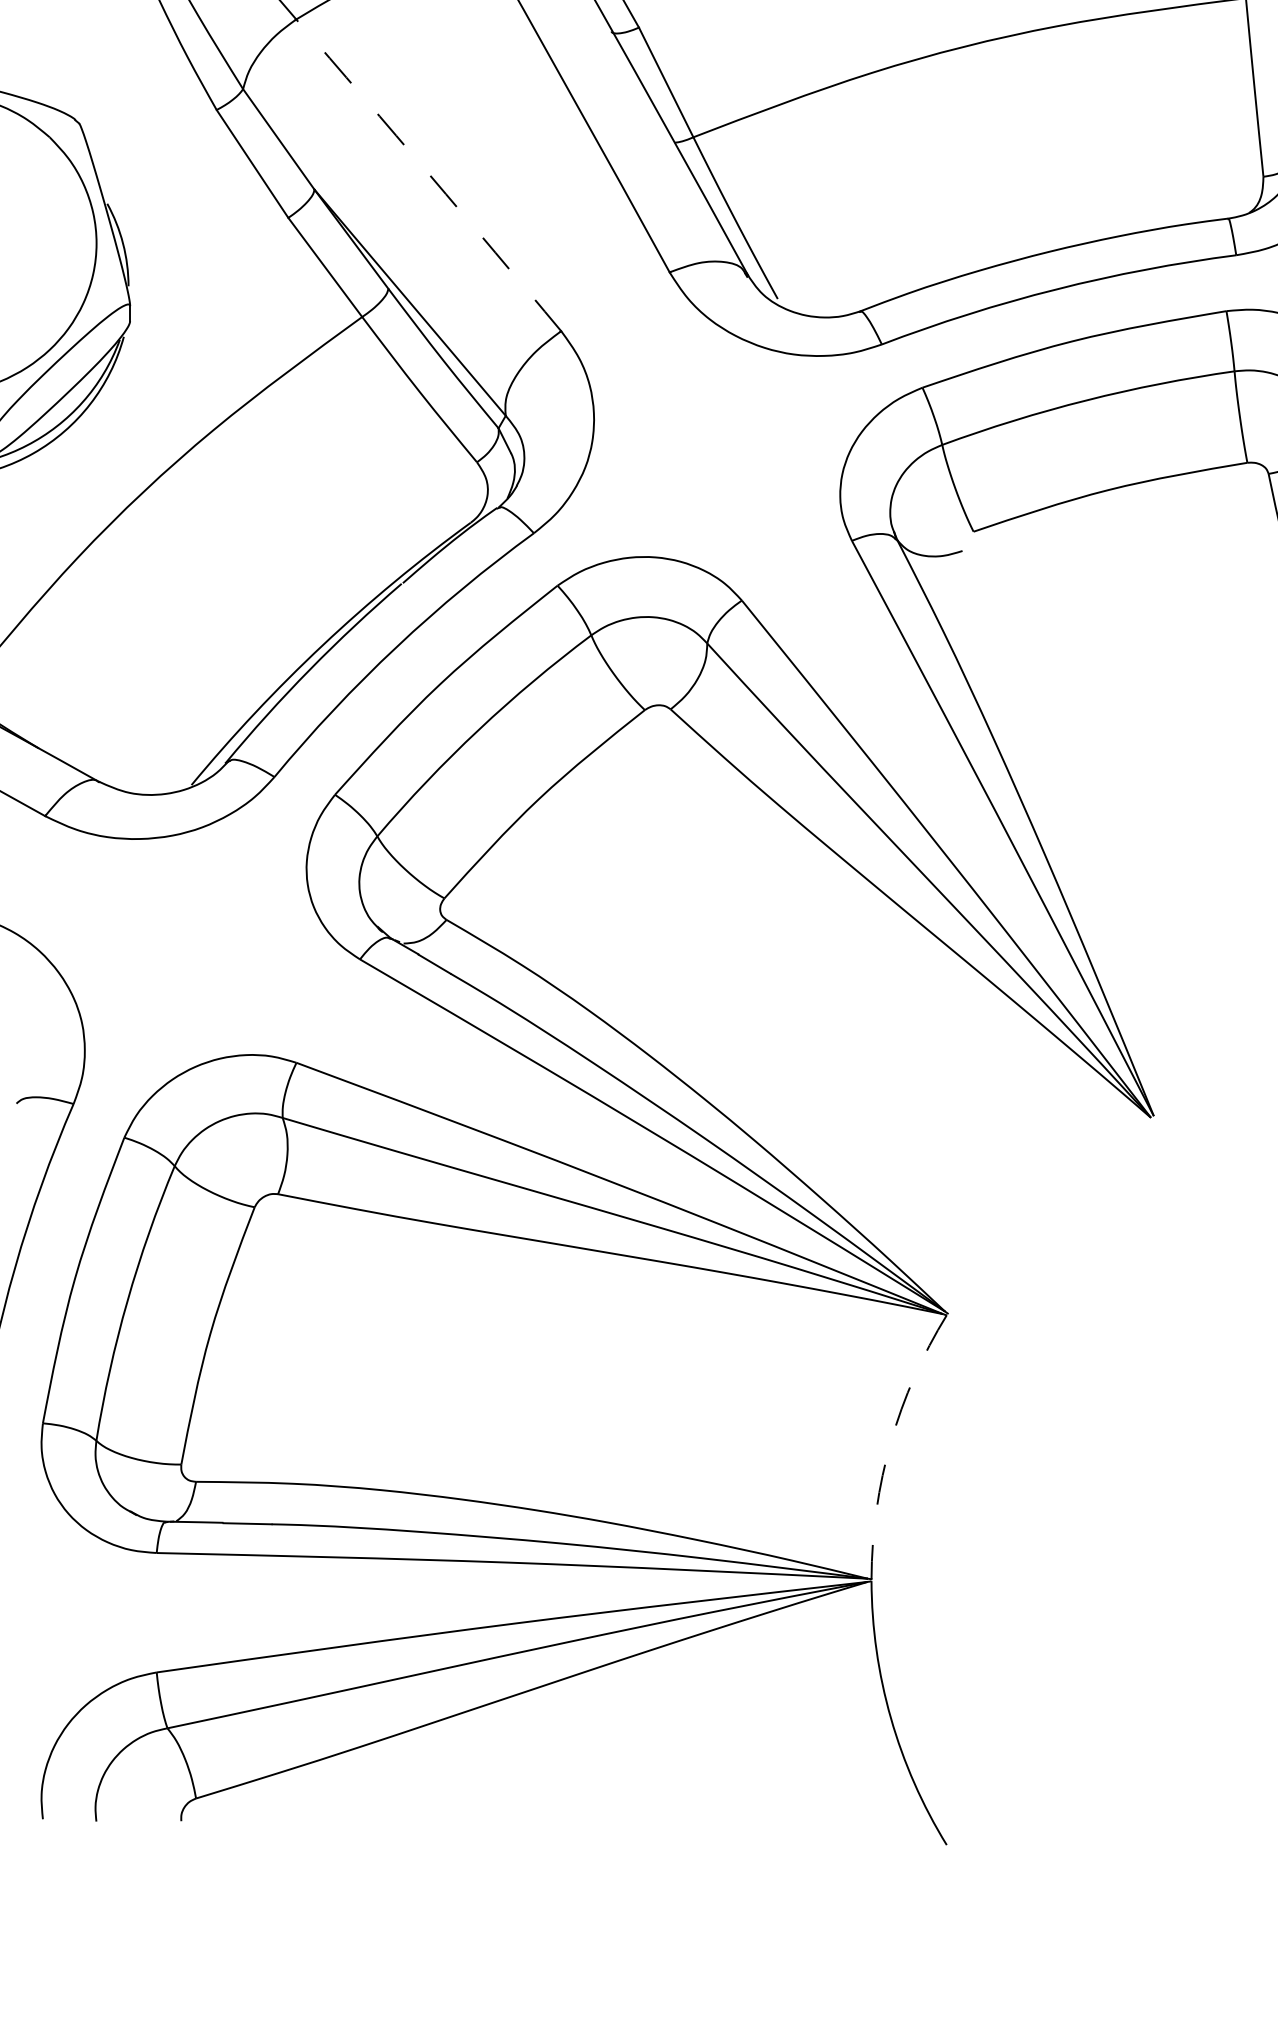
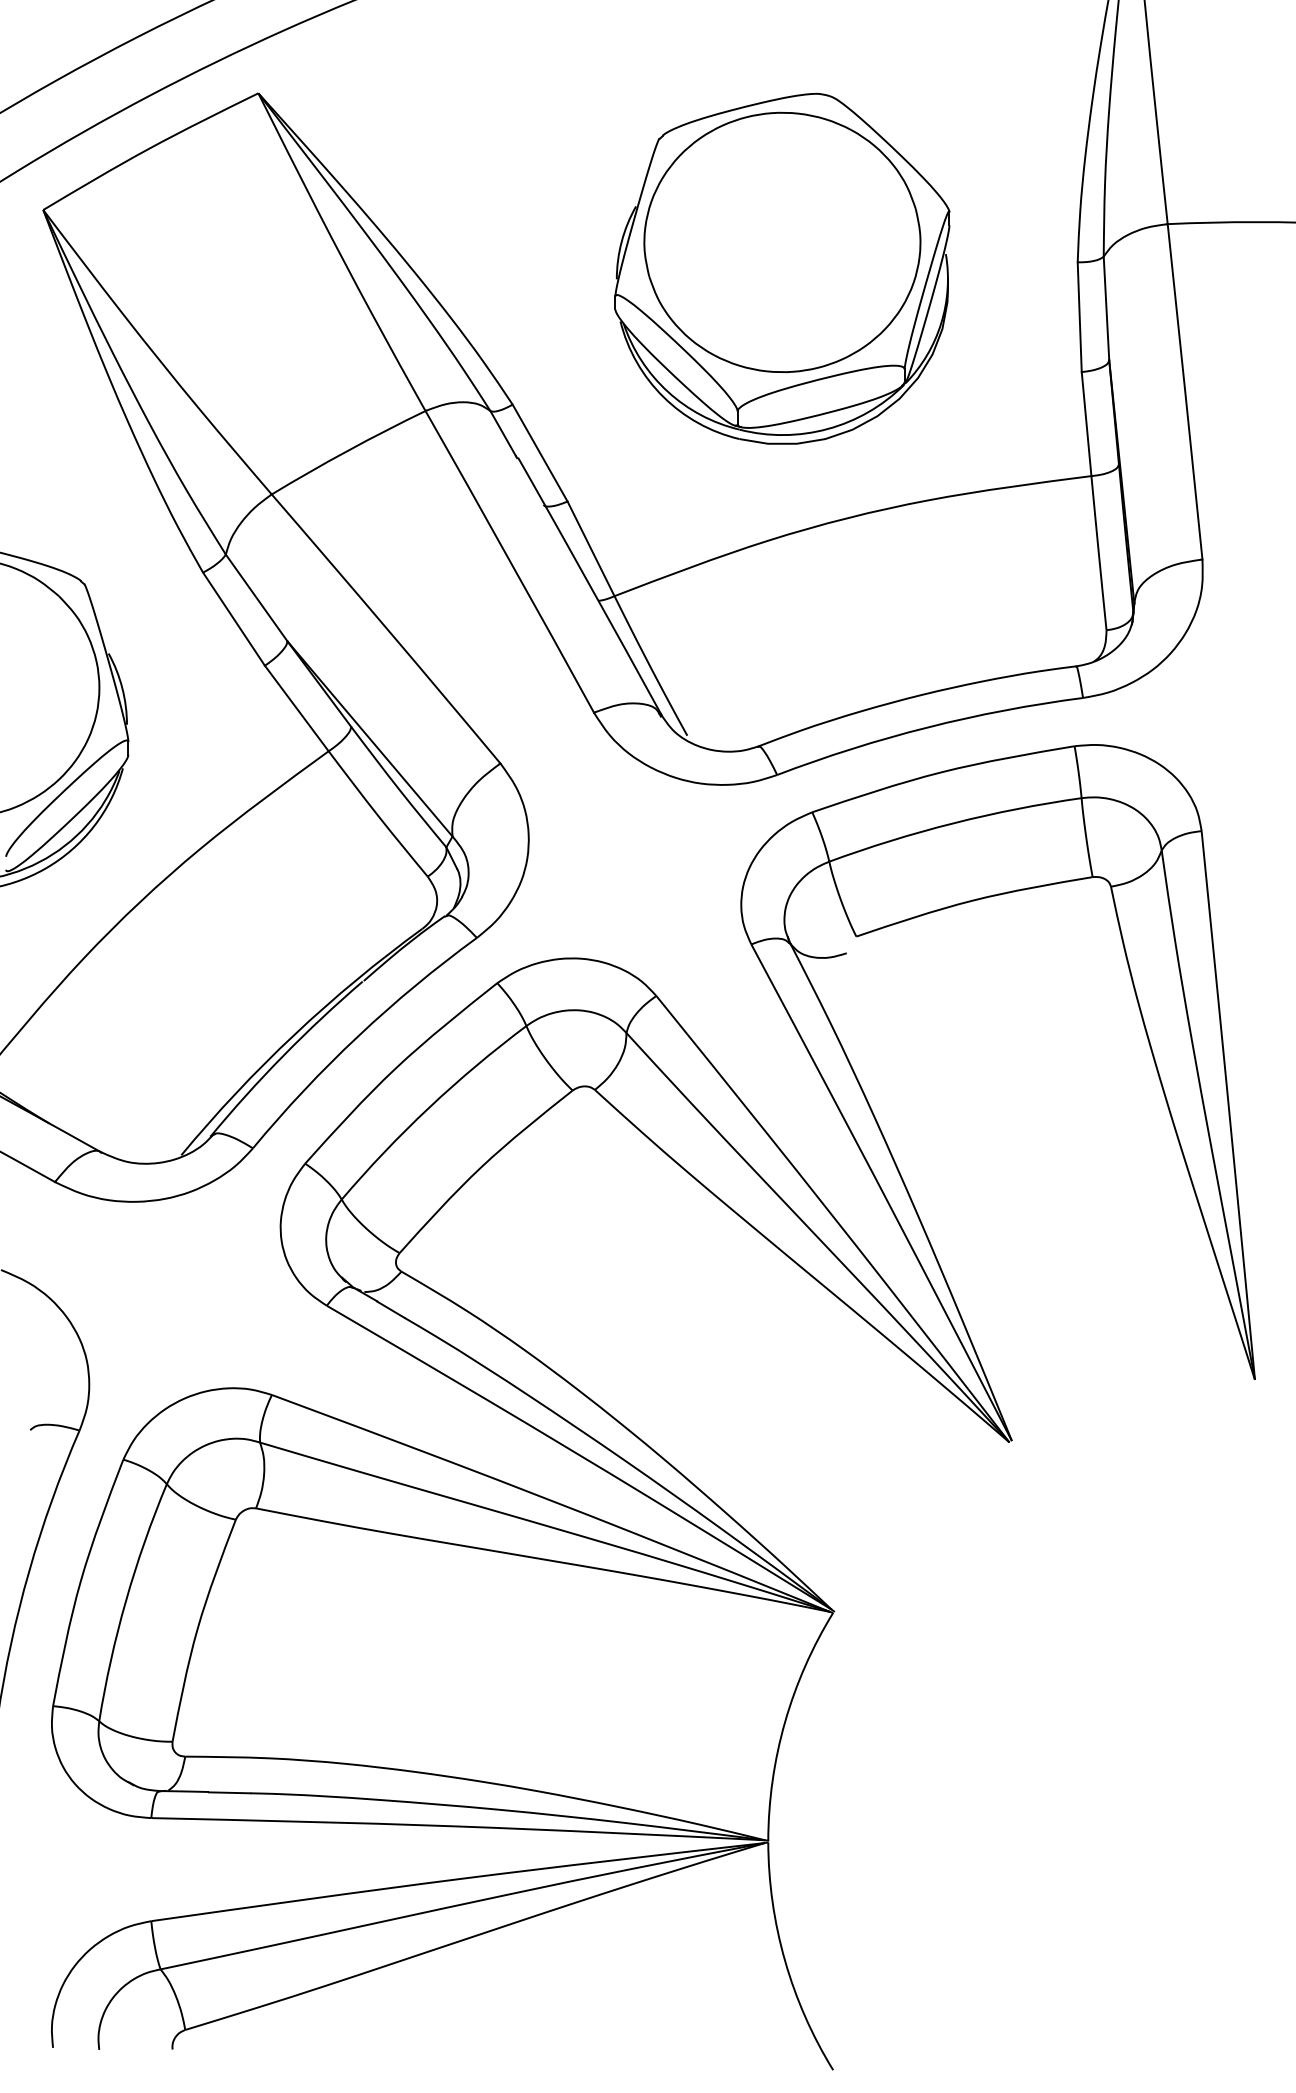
arc: (429, 174) -> (386, 628), dashed -> solid
arc: (891, 1442) -> (785, 1722), dashed -> solid

